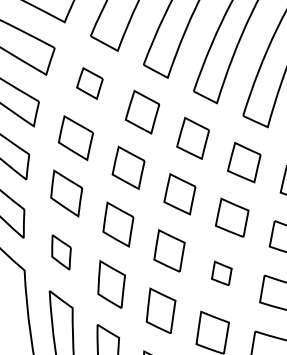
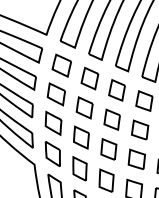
part: (89, 83) -> (61, 65), size x1.43
part: (60, 251) -> (52, 153), size x1.43
part: (221, 271) -> (136, 158), size x1.67

